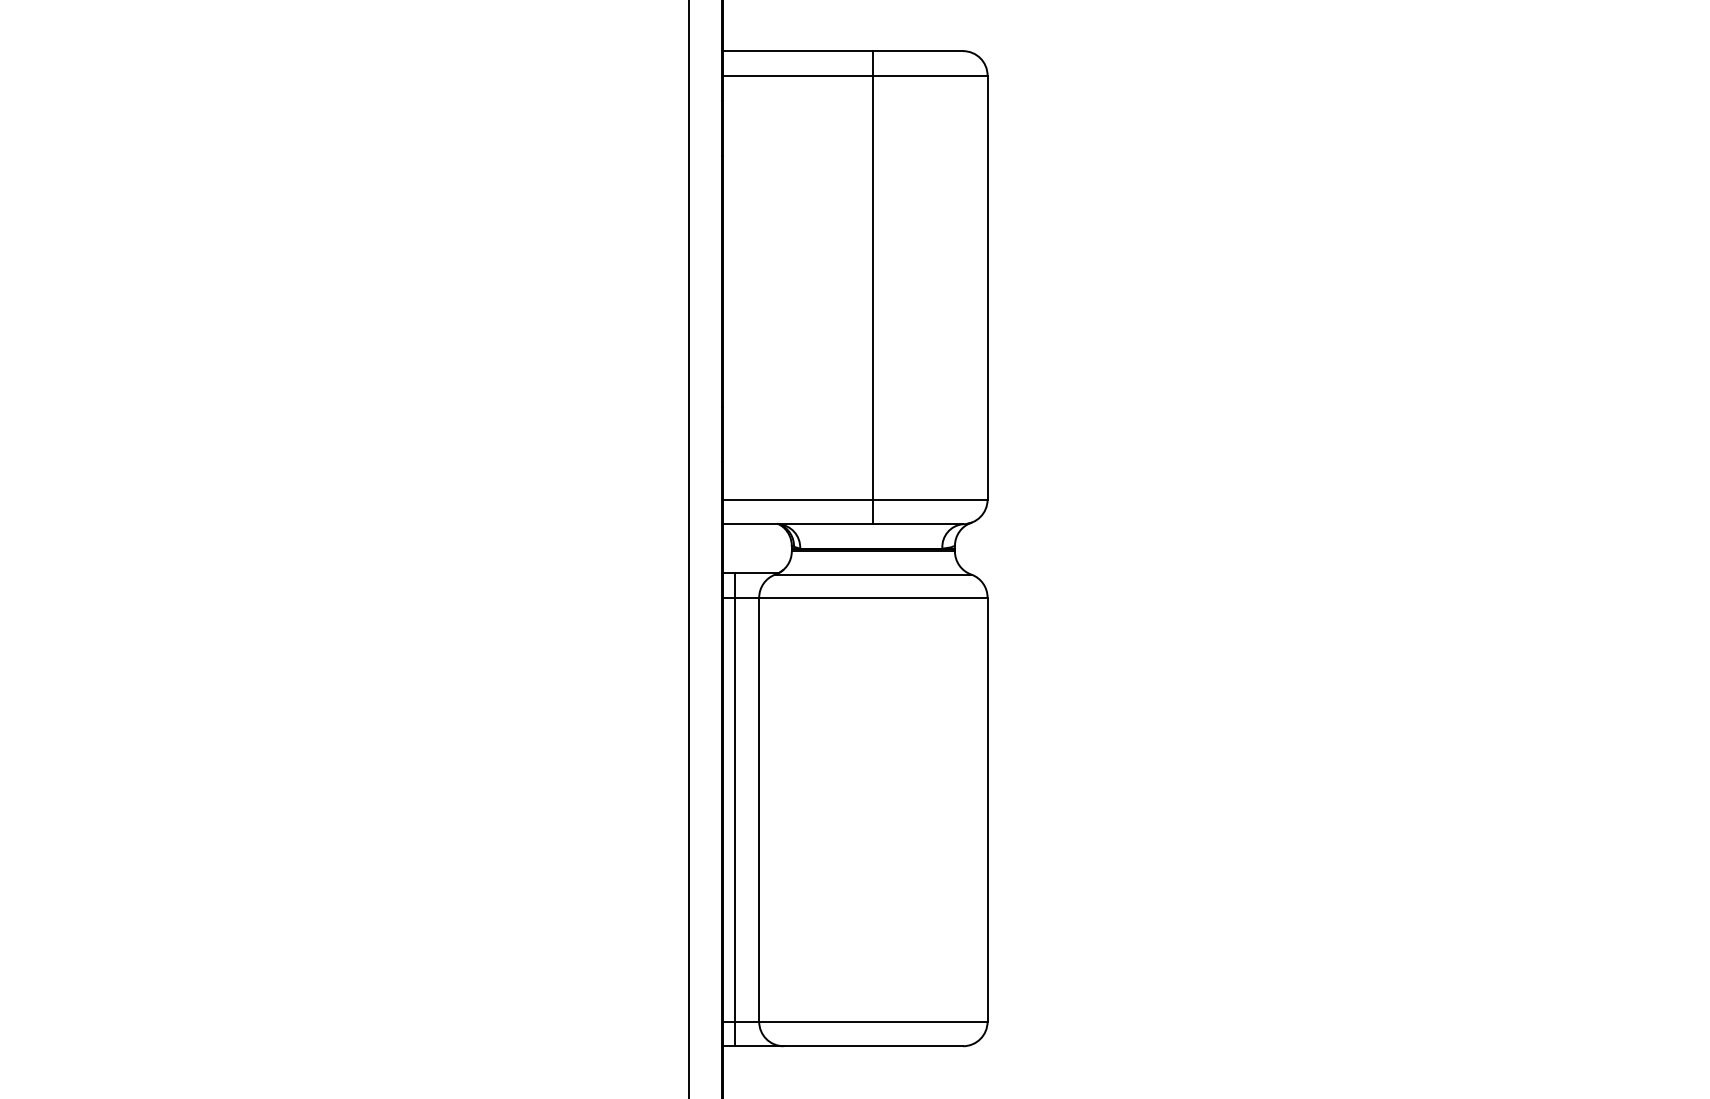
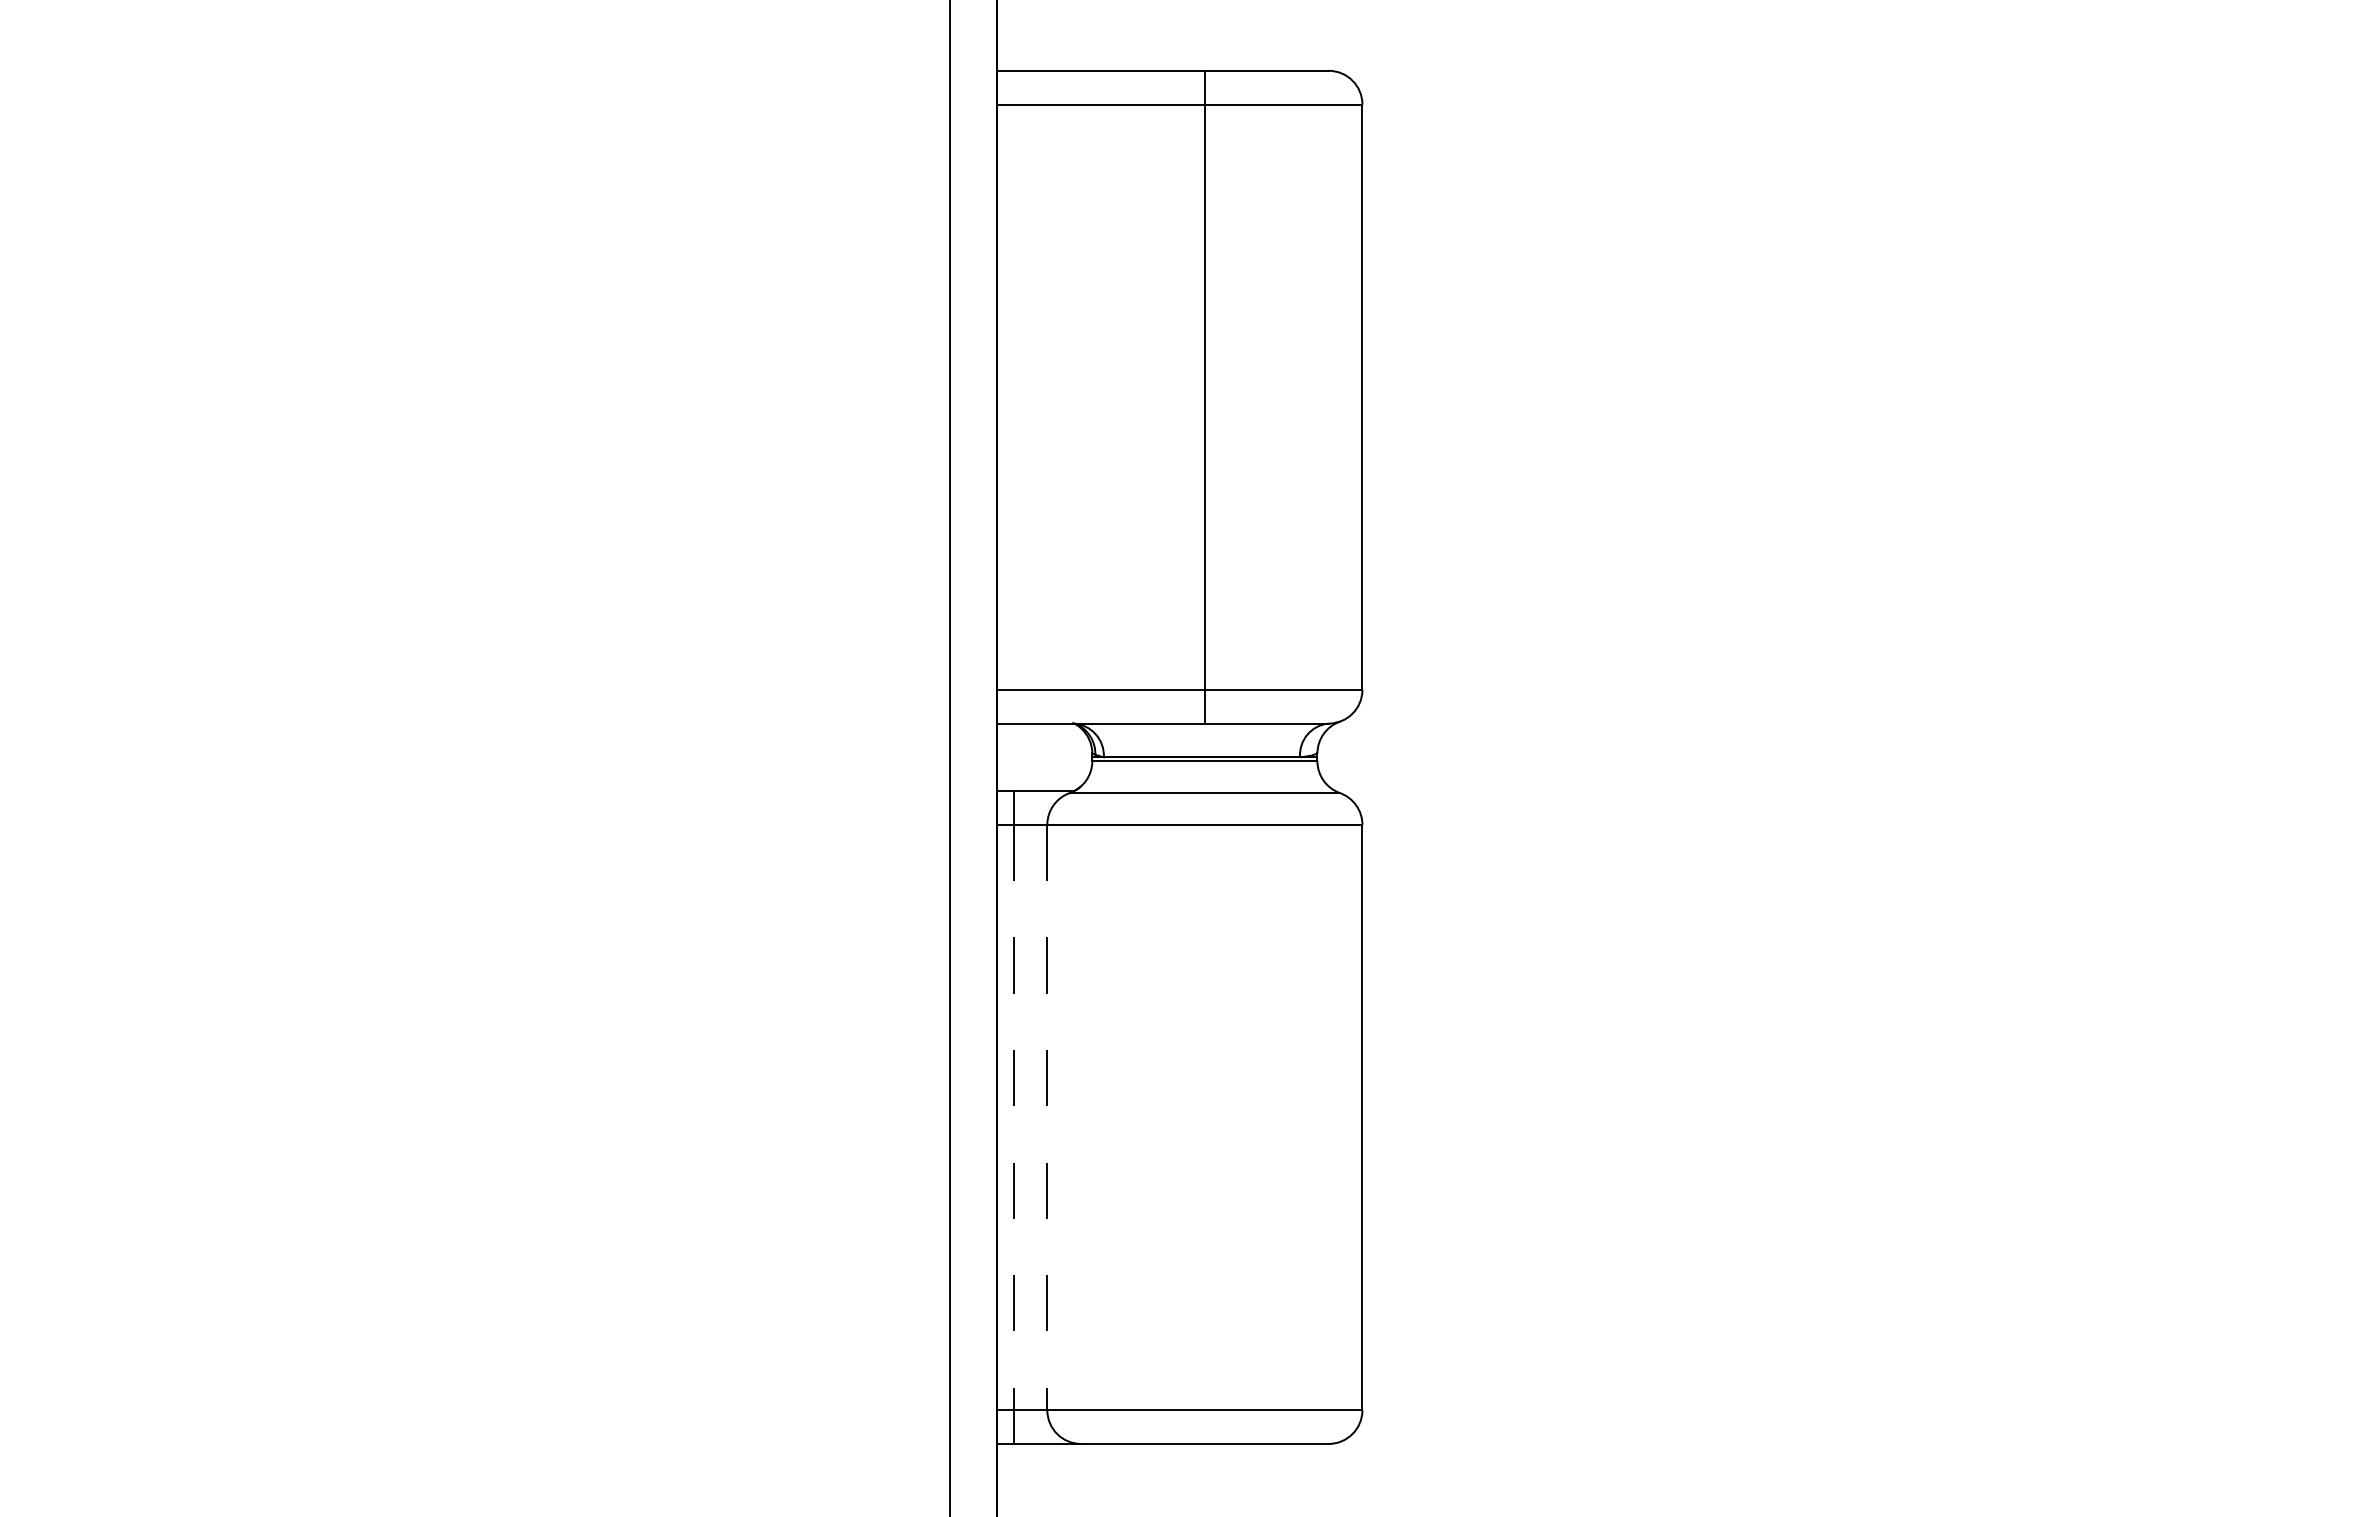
line: (734, 809) -> (1013, 1117), solid -> dashed
line: (759, 809) -> (1047, 1117), solid -> dashed

